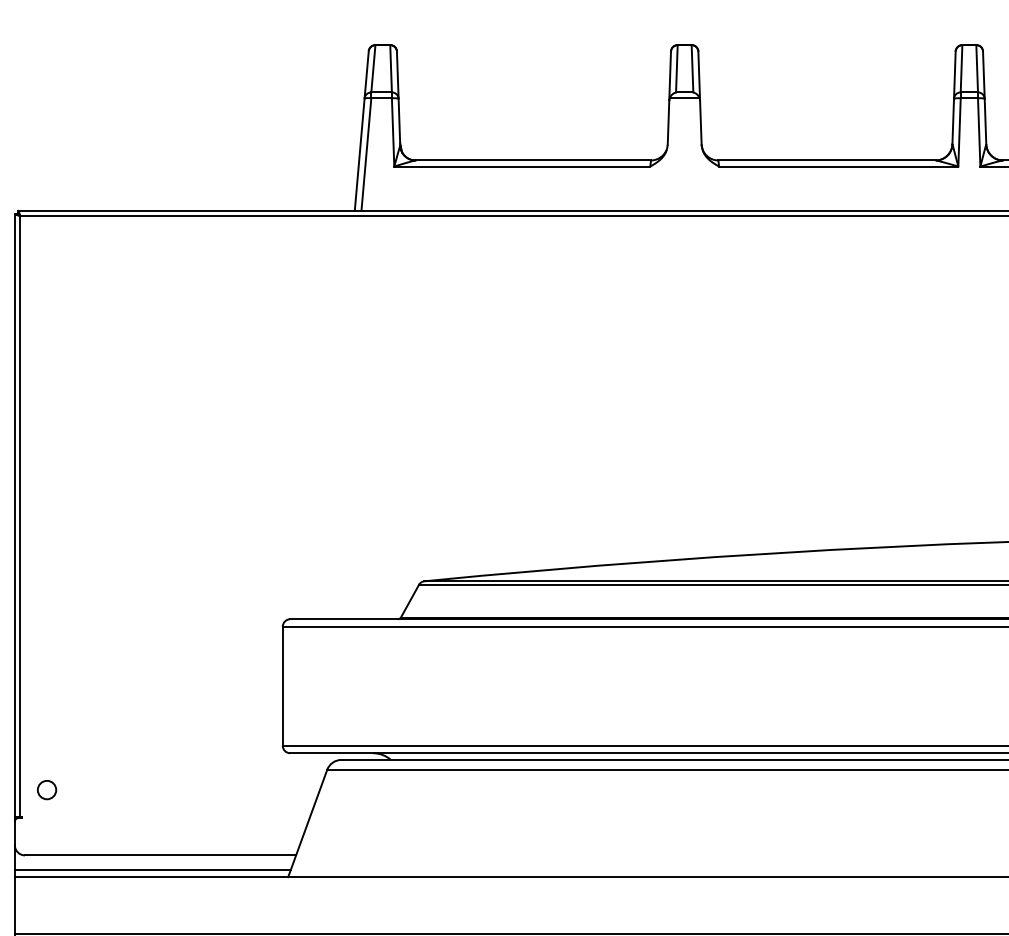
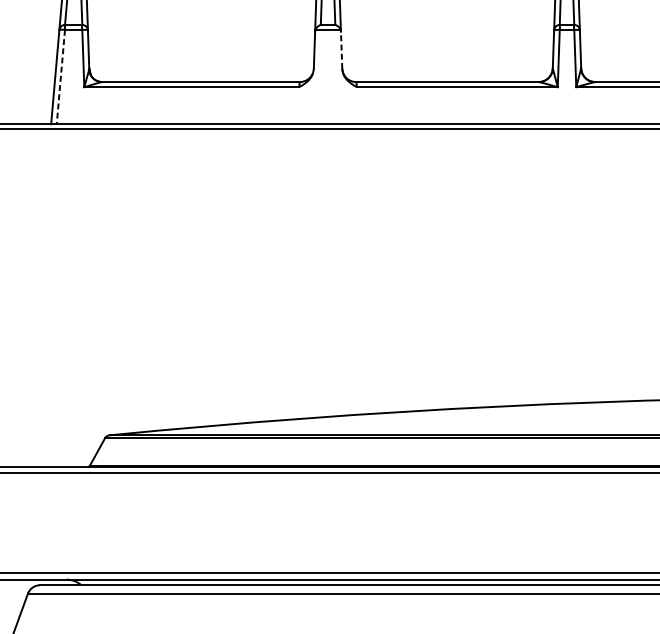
line: (700, 122) -> (341, 50), solid -> dashed
line: (366, 155) -> (60, 77), solid -> dashed

